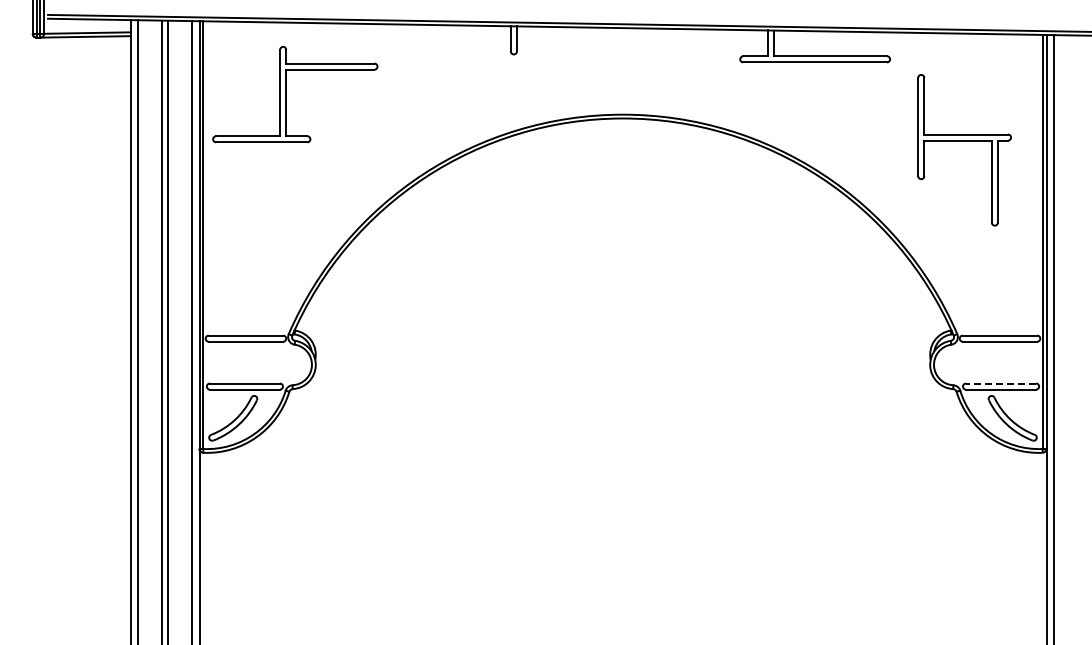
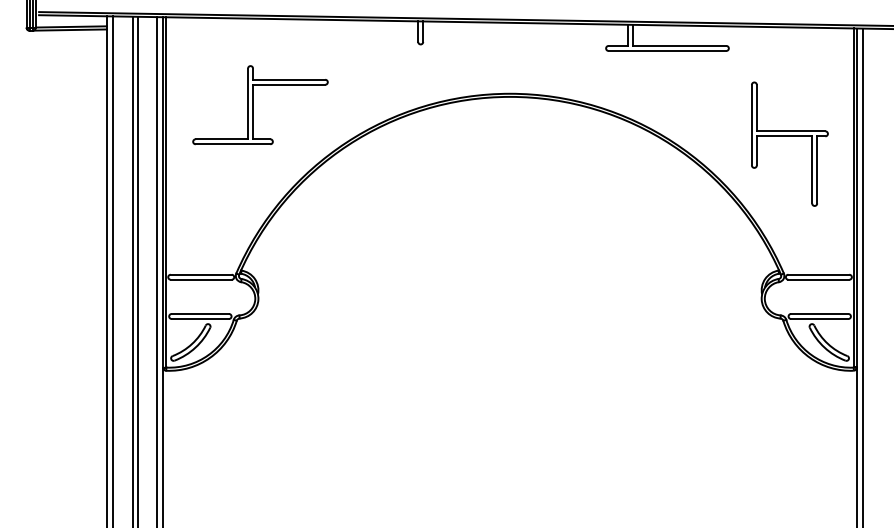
part: (286, 94) -> (253, 105), moved
part: (964, 141) -> (789, 137), moved
line: (1000, 383) -> (819, 313), dashed -> solid

